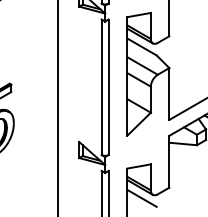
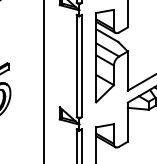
line: (141, 198) -> (106, 149), removed

